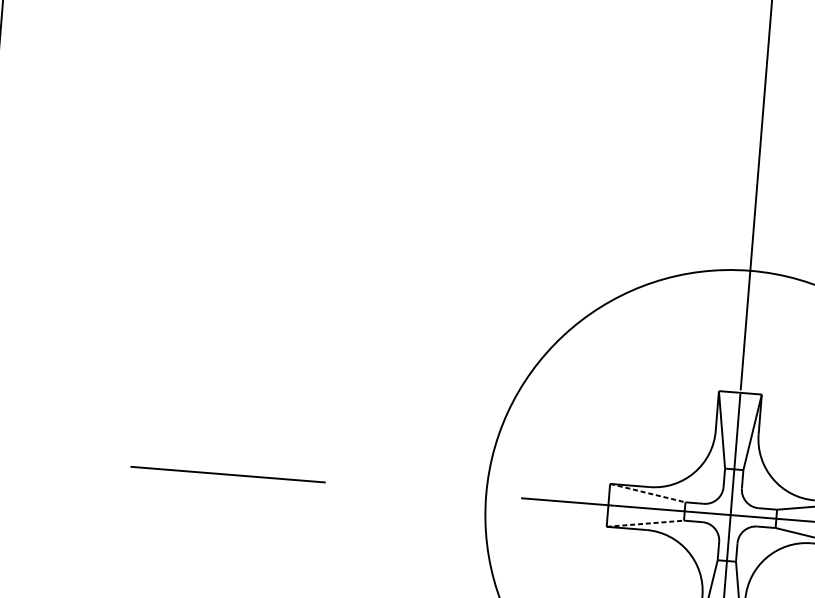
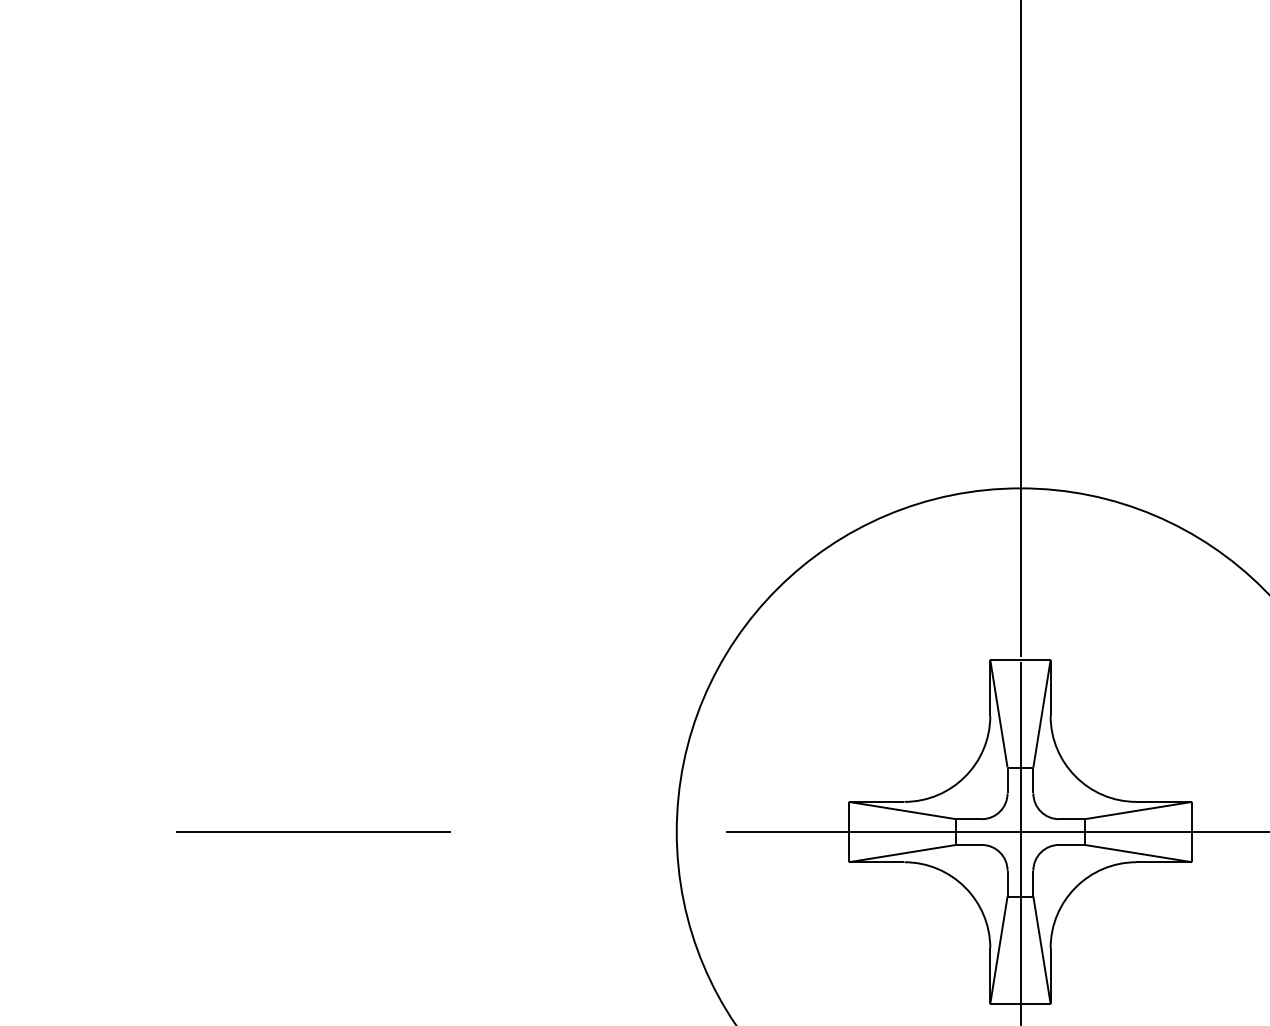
line: (647, 493) -> (902, 810), dashed -> solid
line: (645, 523) -> (902, 853), dashed -> solid

